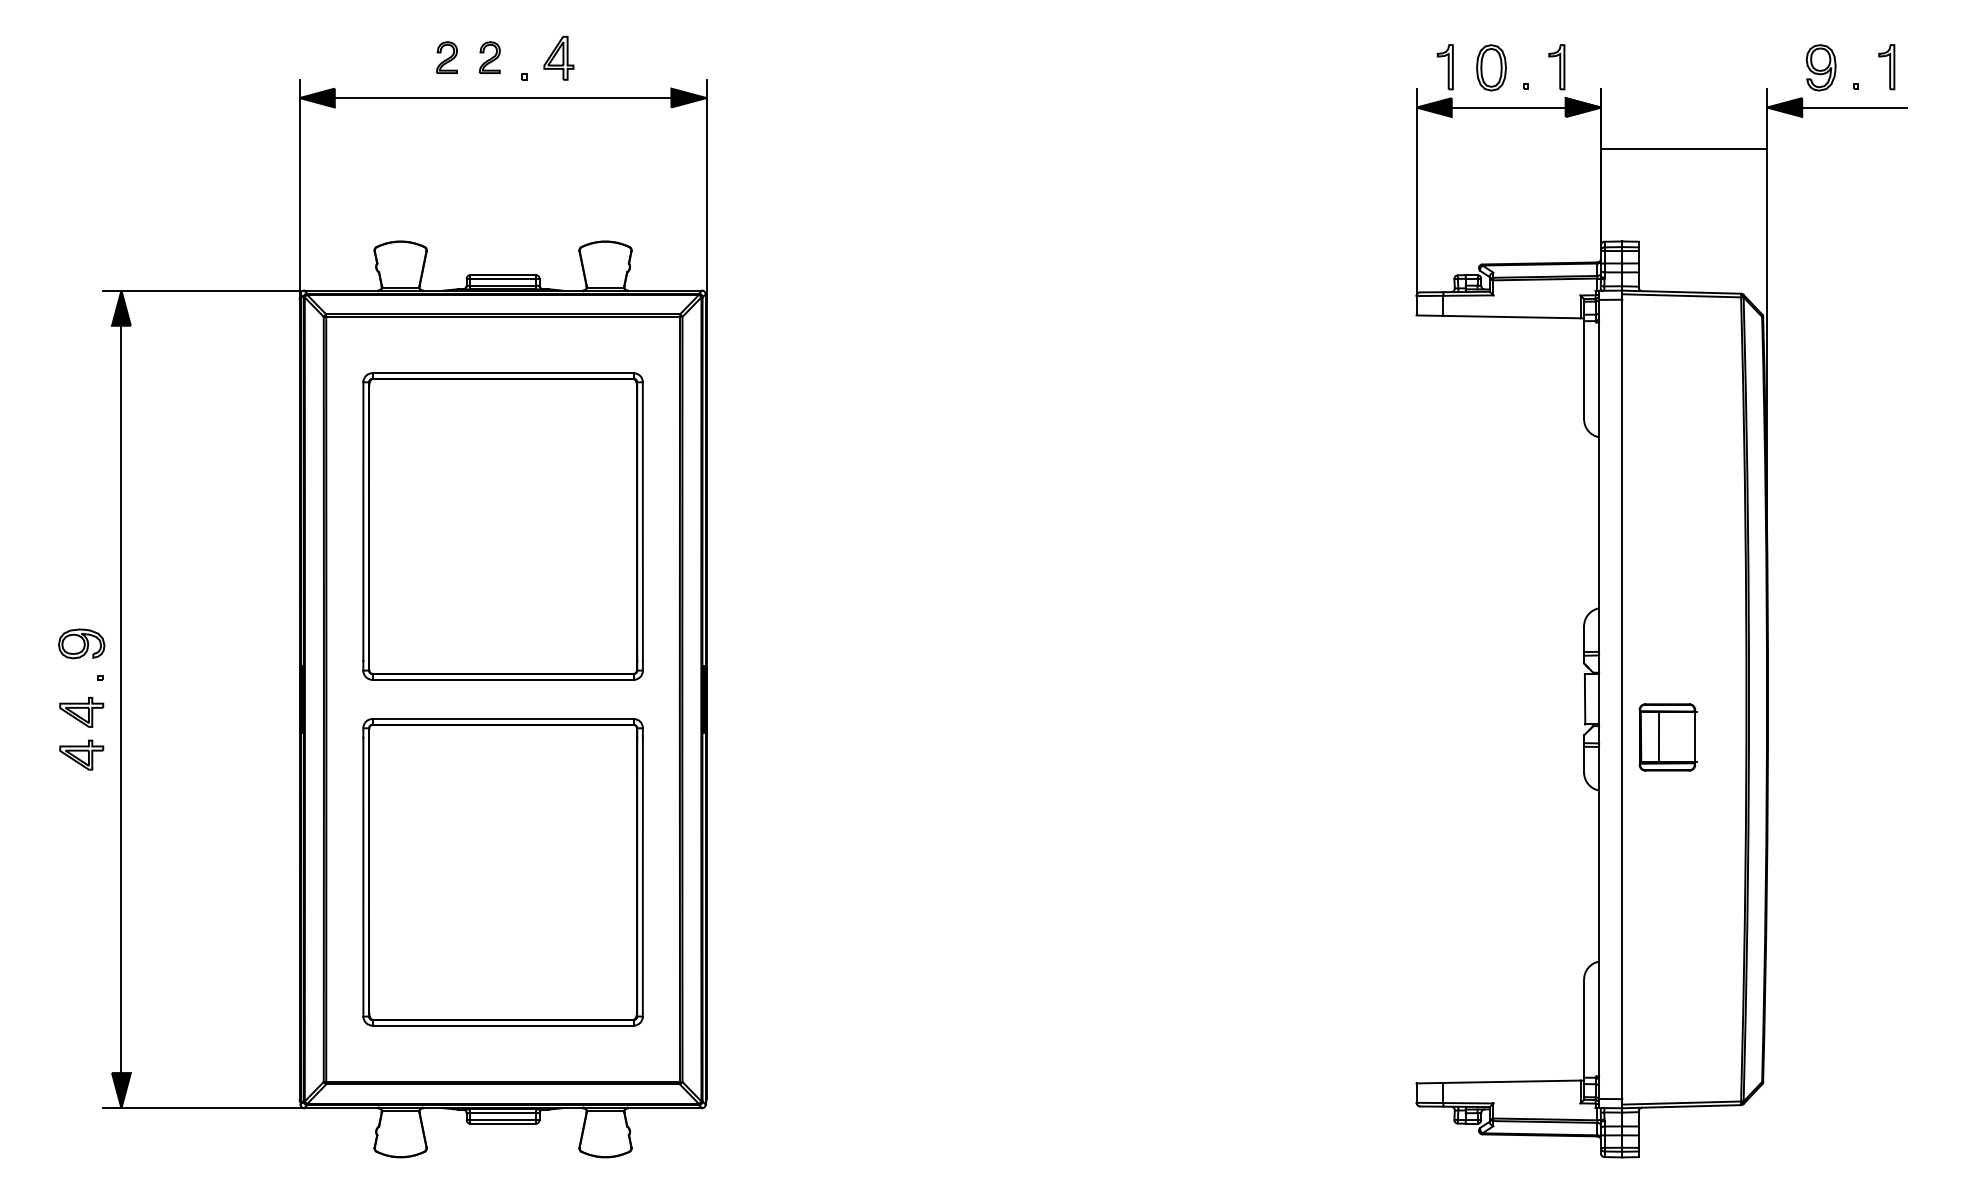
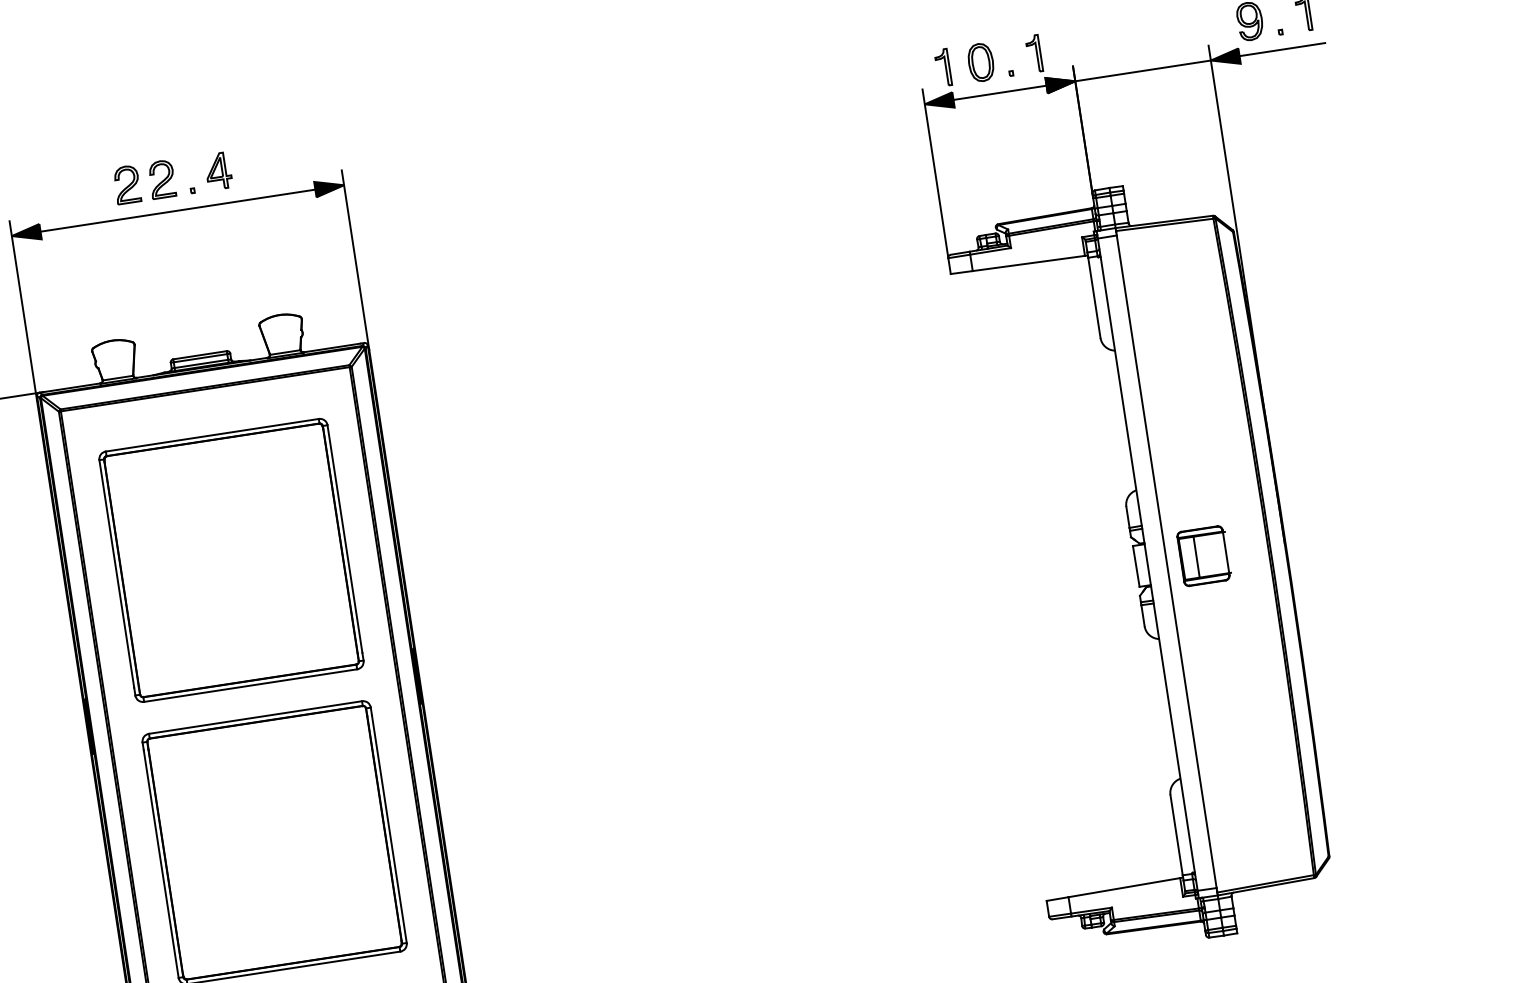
part: (446, 57) -> (126, 184), size x1.43
part: (489, 57) -> (161, 179), size x1.43
line: (1683, 148) -> (1142, 70), moved
part: (1667, 737) -> (1203, 556), moved

